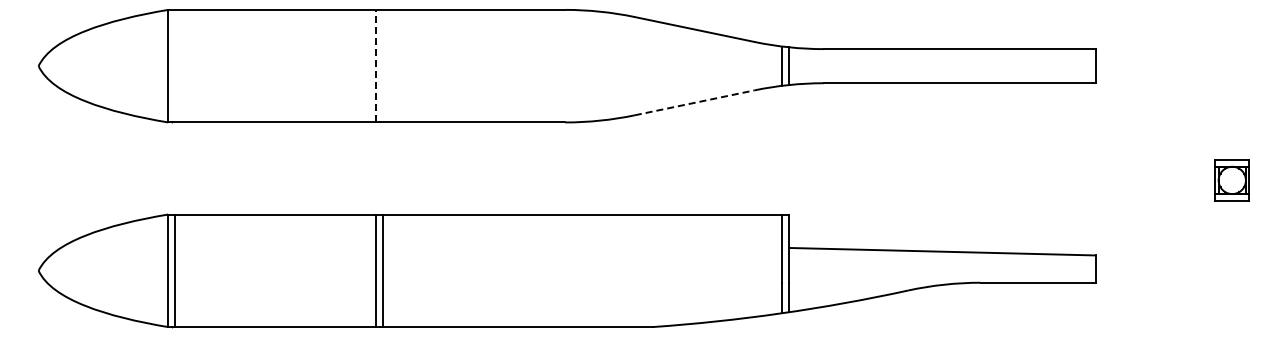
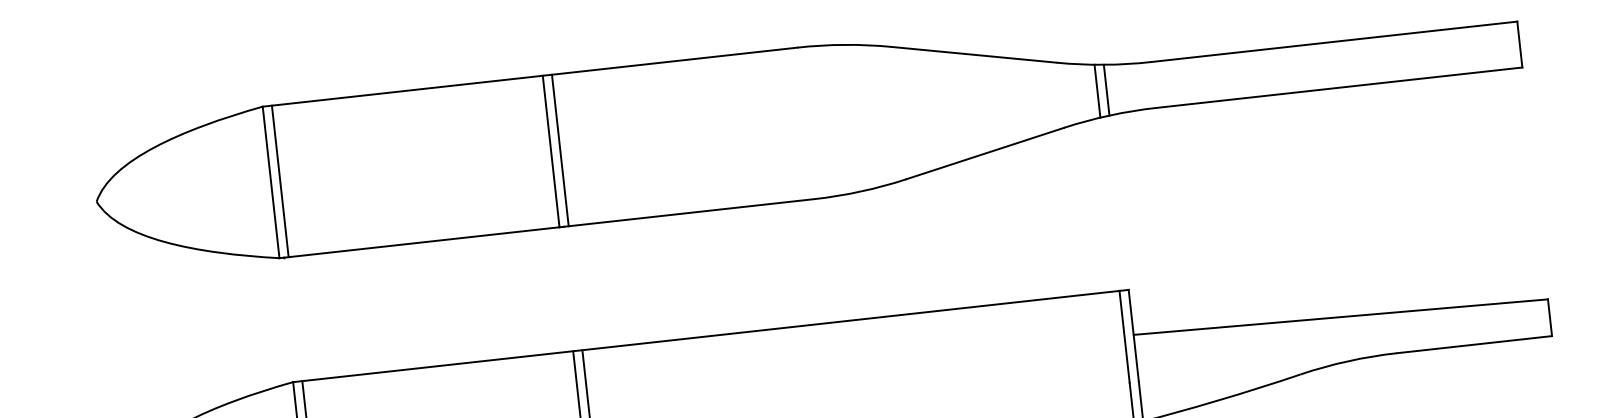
line: (175, 65) -> (280, 180), added
line: (376, 65) -> (551, 150), dashed -> solid
line: (383, 65) -> (560, 149), added
line: (695, 102) -> (986, 152), dashed -> solid

